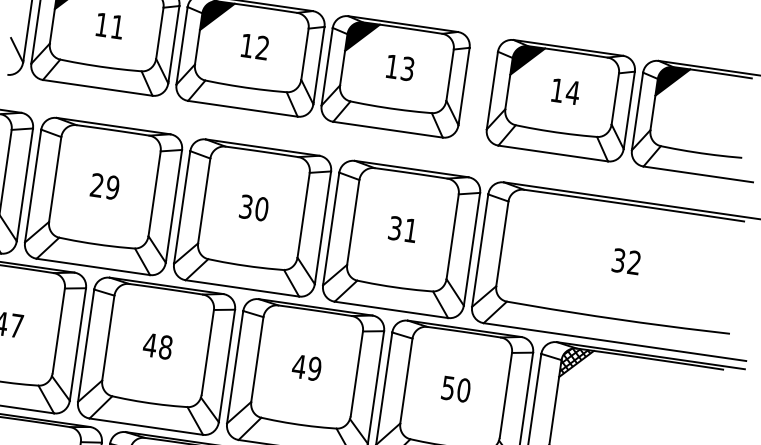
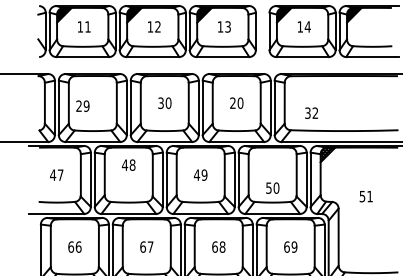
text: (104, 184) -> (82, 105), moved
text: (402, 229) -> (236, 103), 31 -> 20
text: (626, 260) -> (311, 112), moved
text: (157, 344) -> (128, 164), moved
text: (455, 387) -> (272, 187), moved

